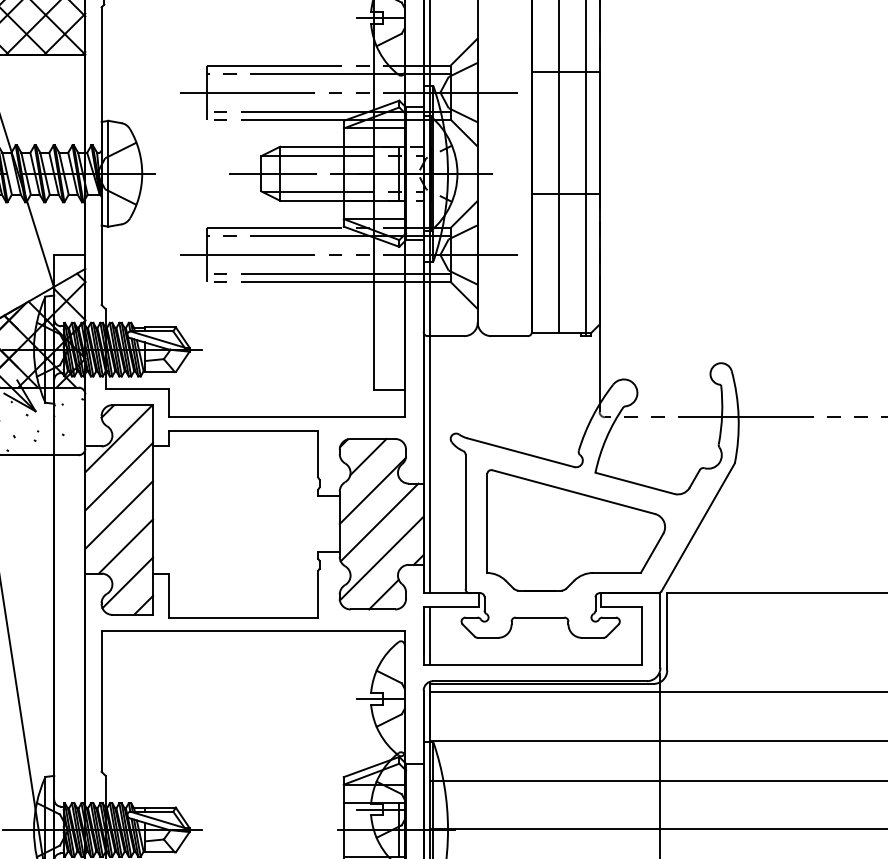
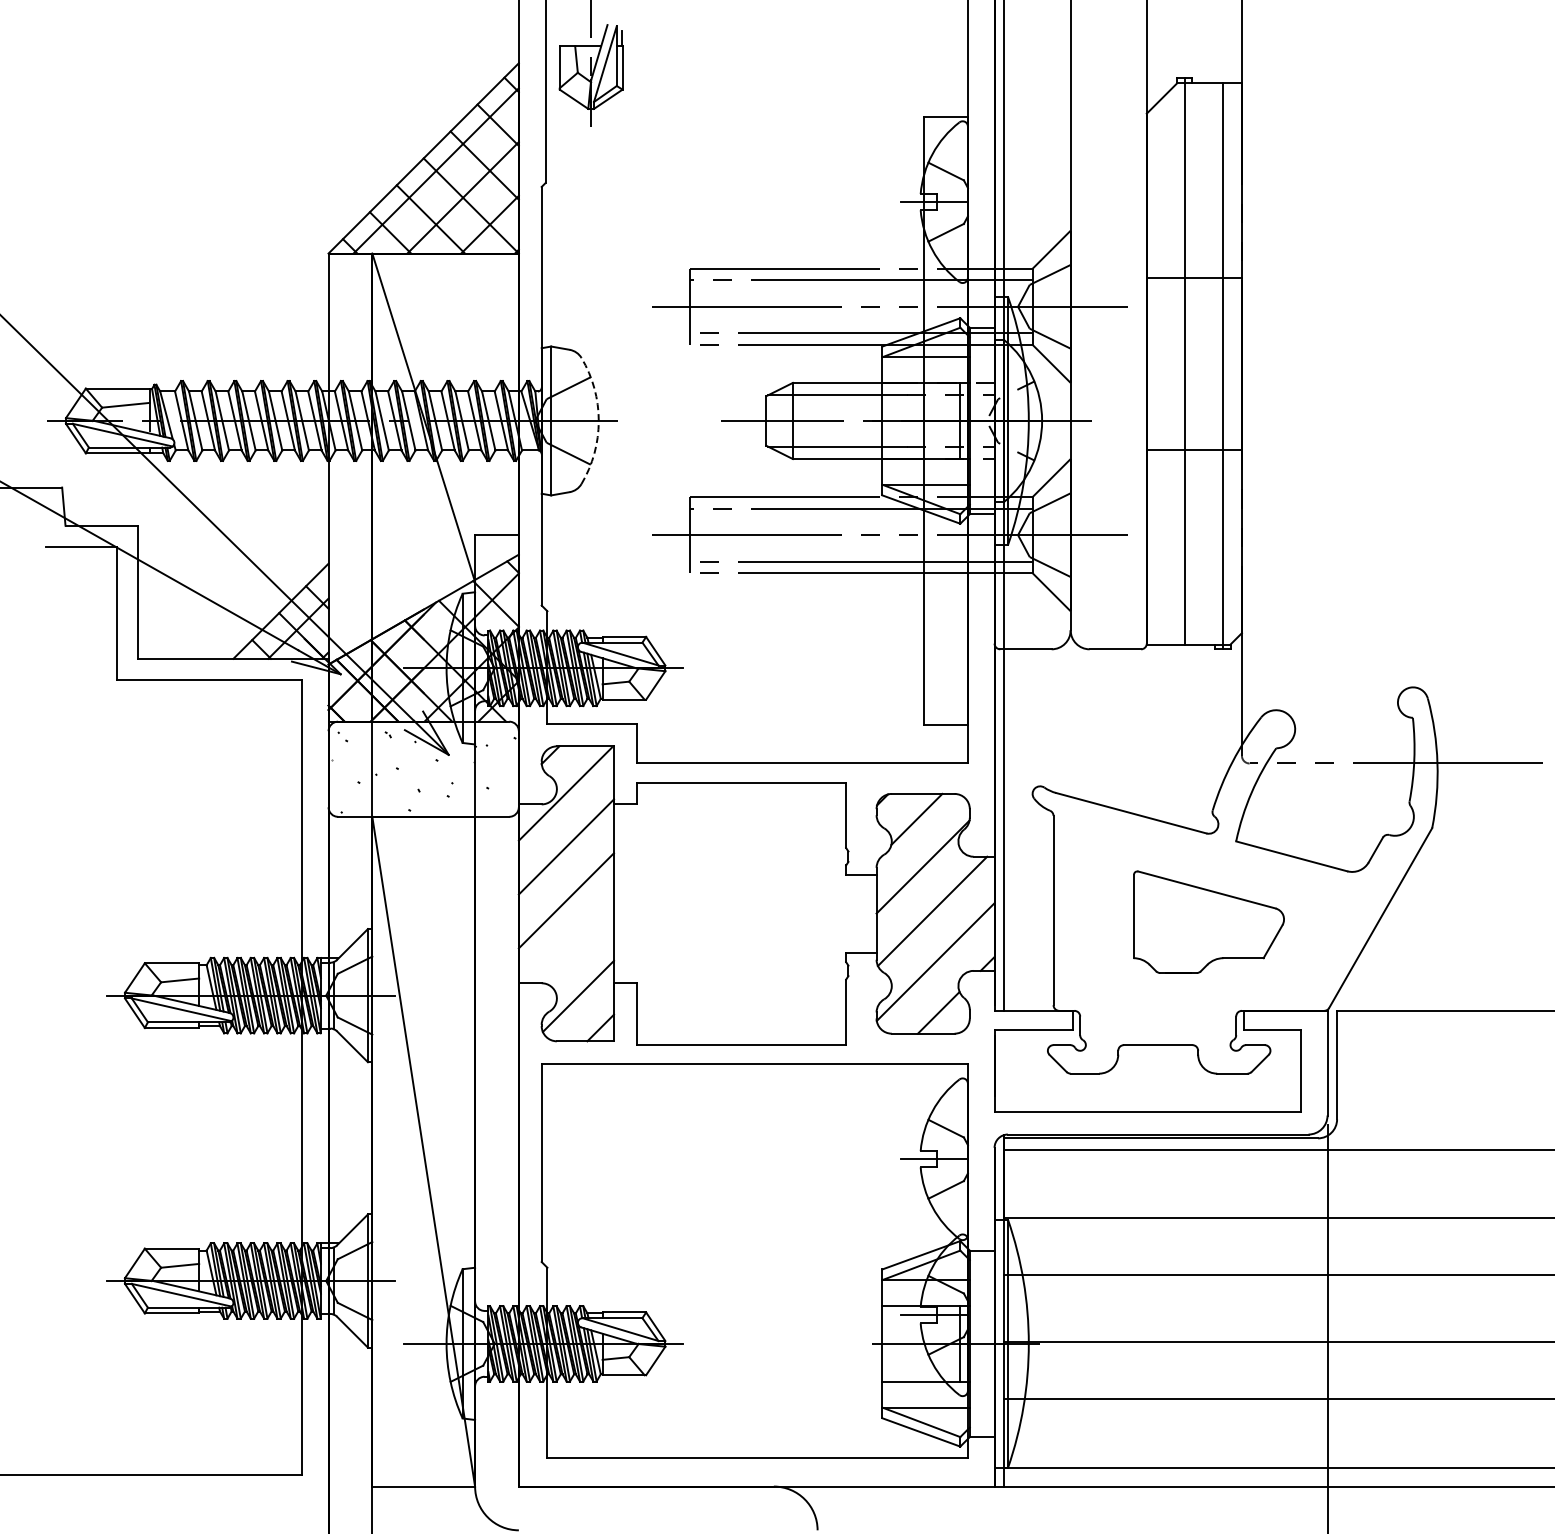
arc: (142, 173) -> (598, 420), solid -> dashed
part: (575, 529) -> (1208, 921), size x0.6
line: (125, 546) -> (575, 945), removed
line: (430, 635) -> (1004, 1070), removed

